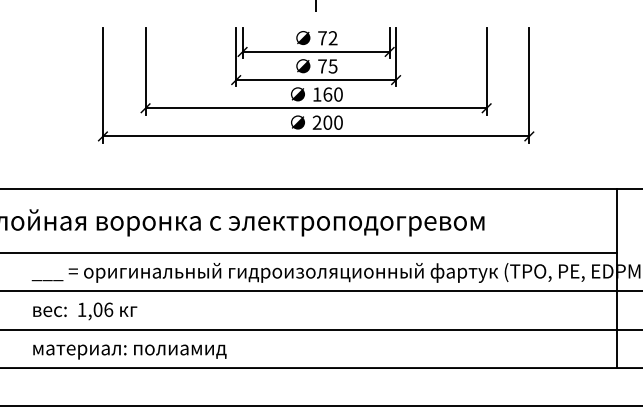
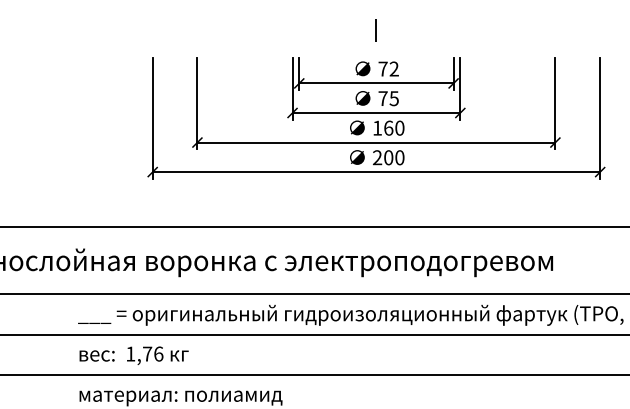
text: (97, 309) -> (146, 353), 1,06 -> 1,76

